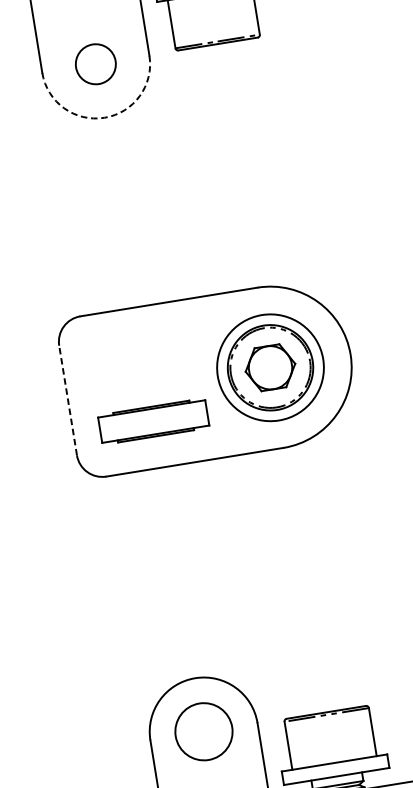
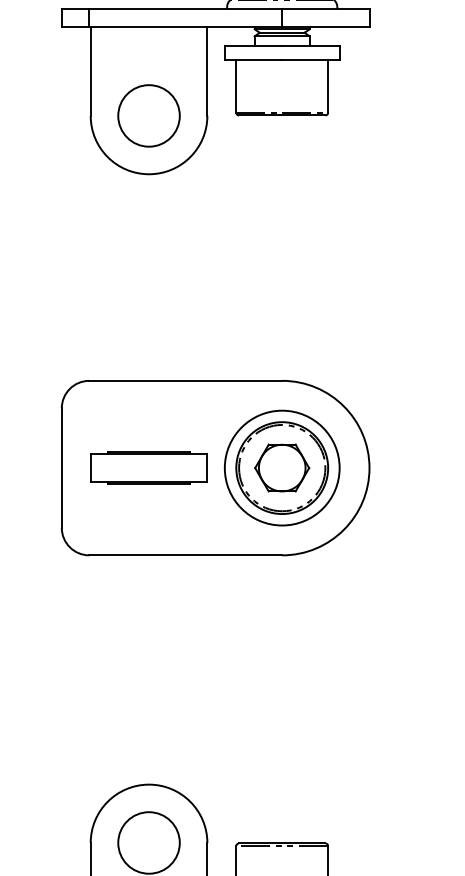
circle: (95, 63) -> (148, 115), size x1.43
arc: (104, 117) -> (149, 174), dashed -> solid
line: (67, 400) -> (61, 468), dashed -> solid
part: (153, 421) -> (148, 467), moved

